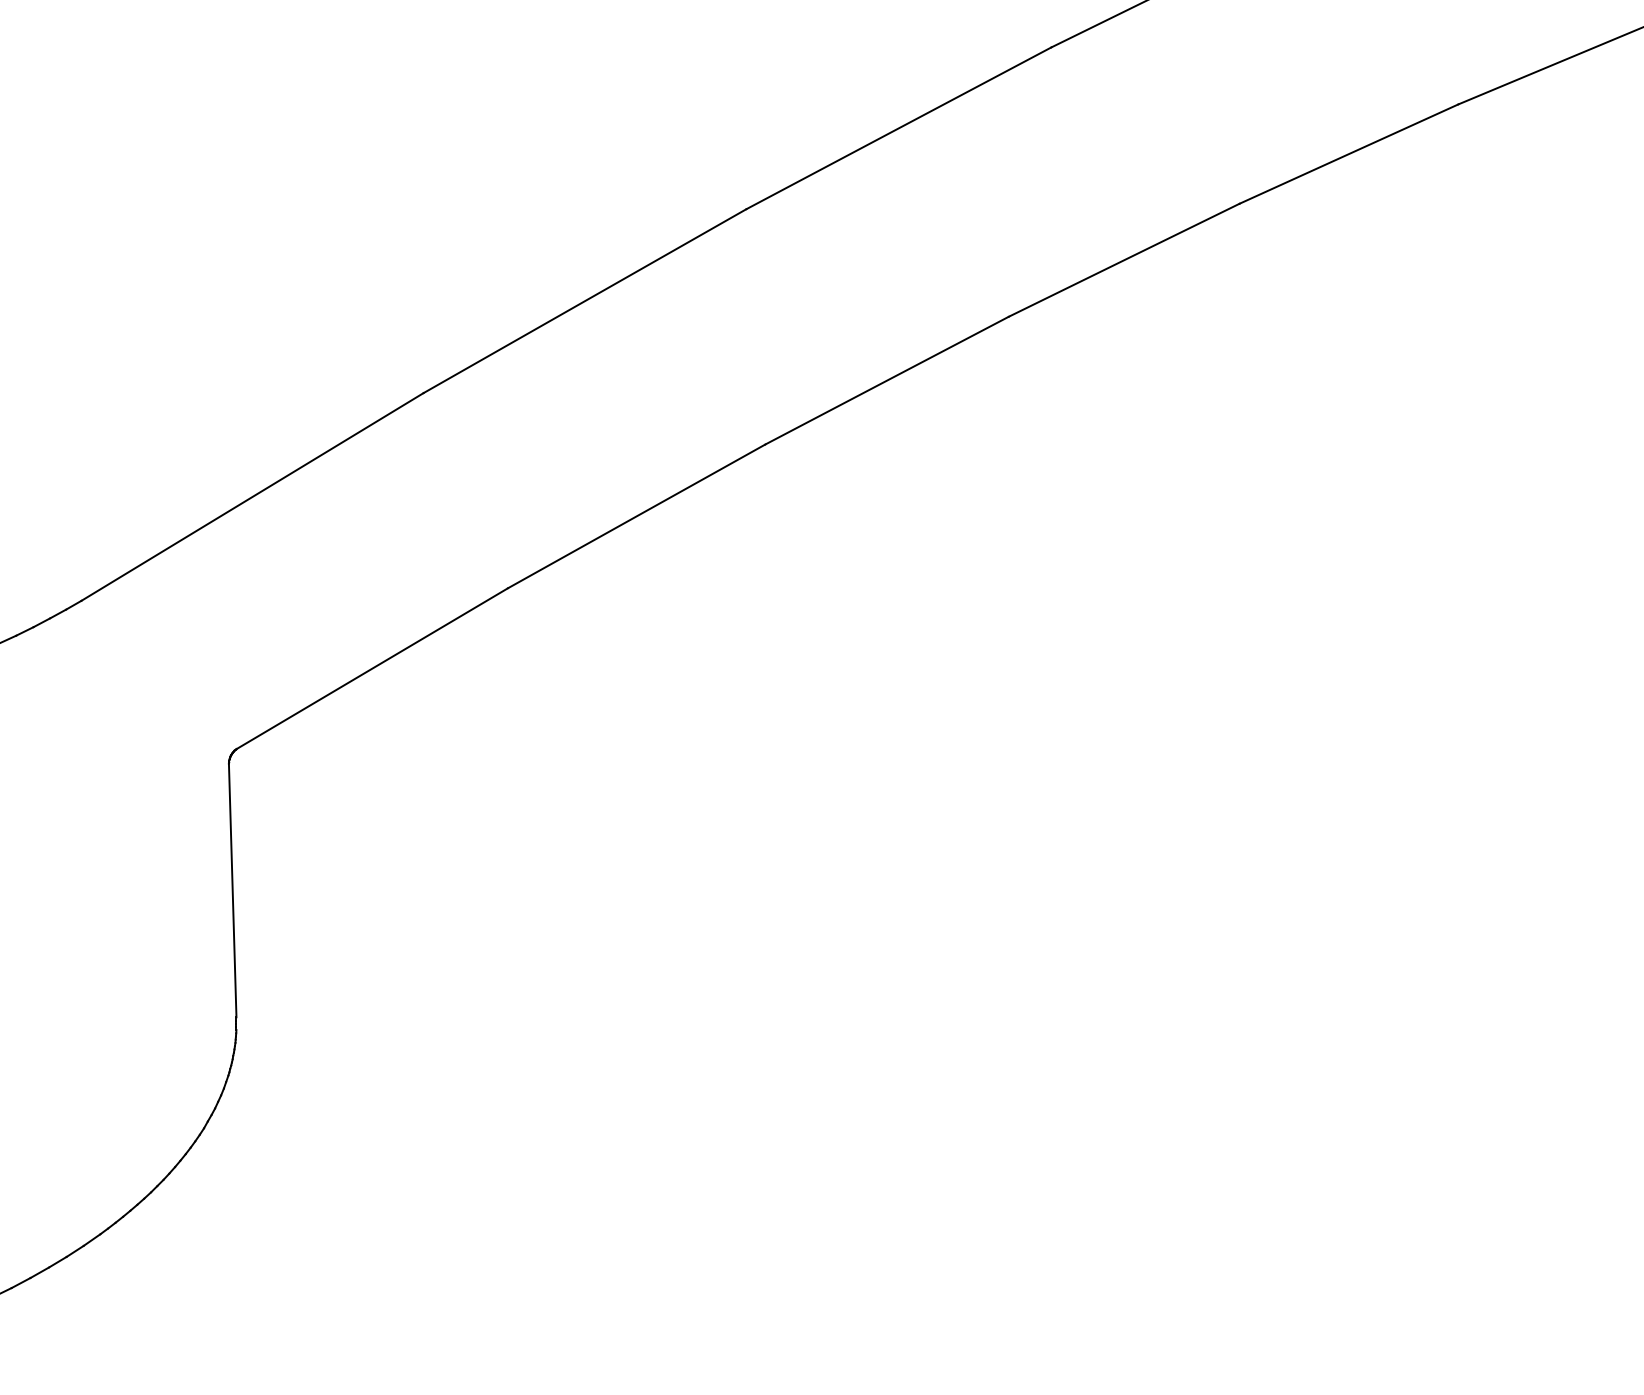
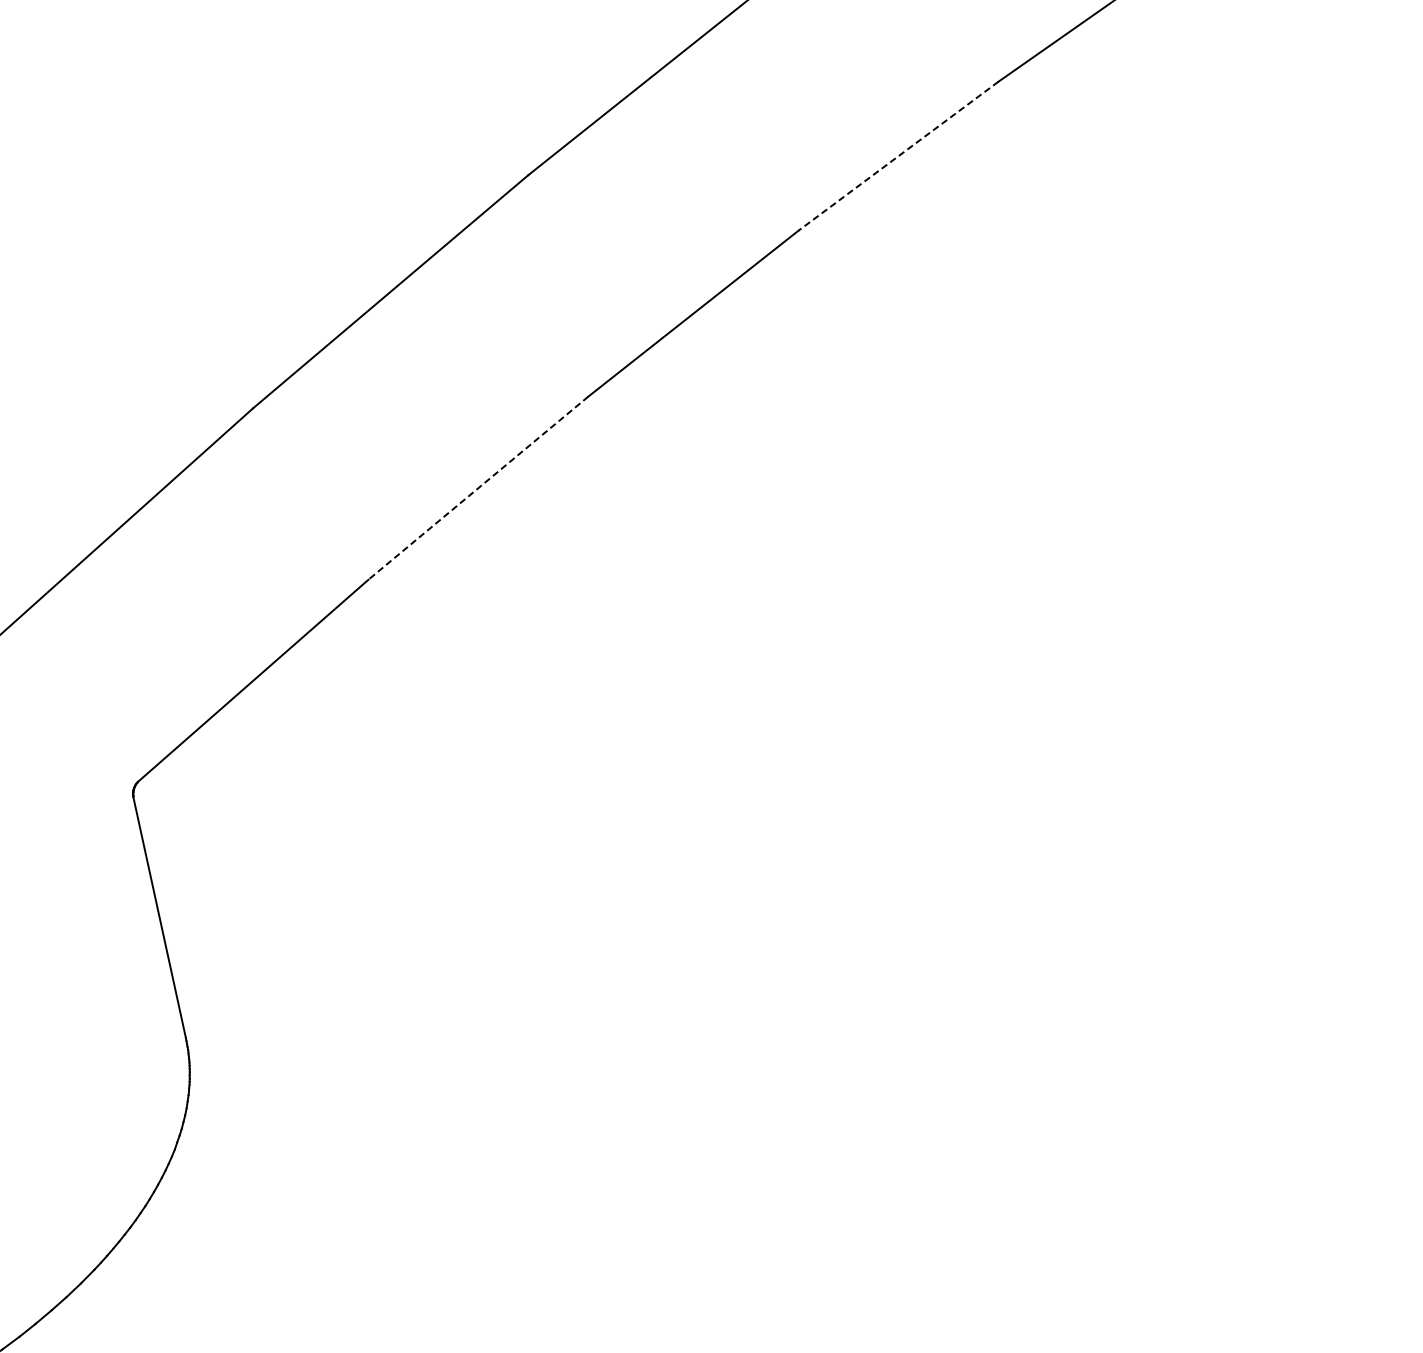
line: (1124, 260) -> (898, 156), solid -> dashed
line: (636, 516) -> (478, 488), solid -> dashed

